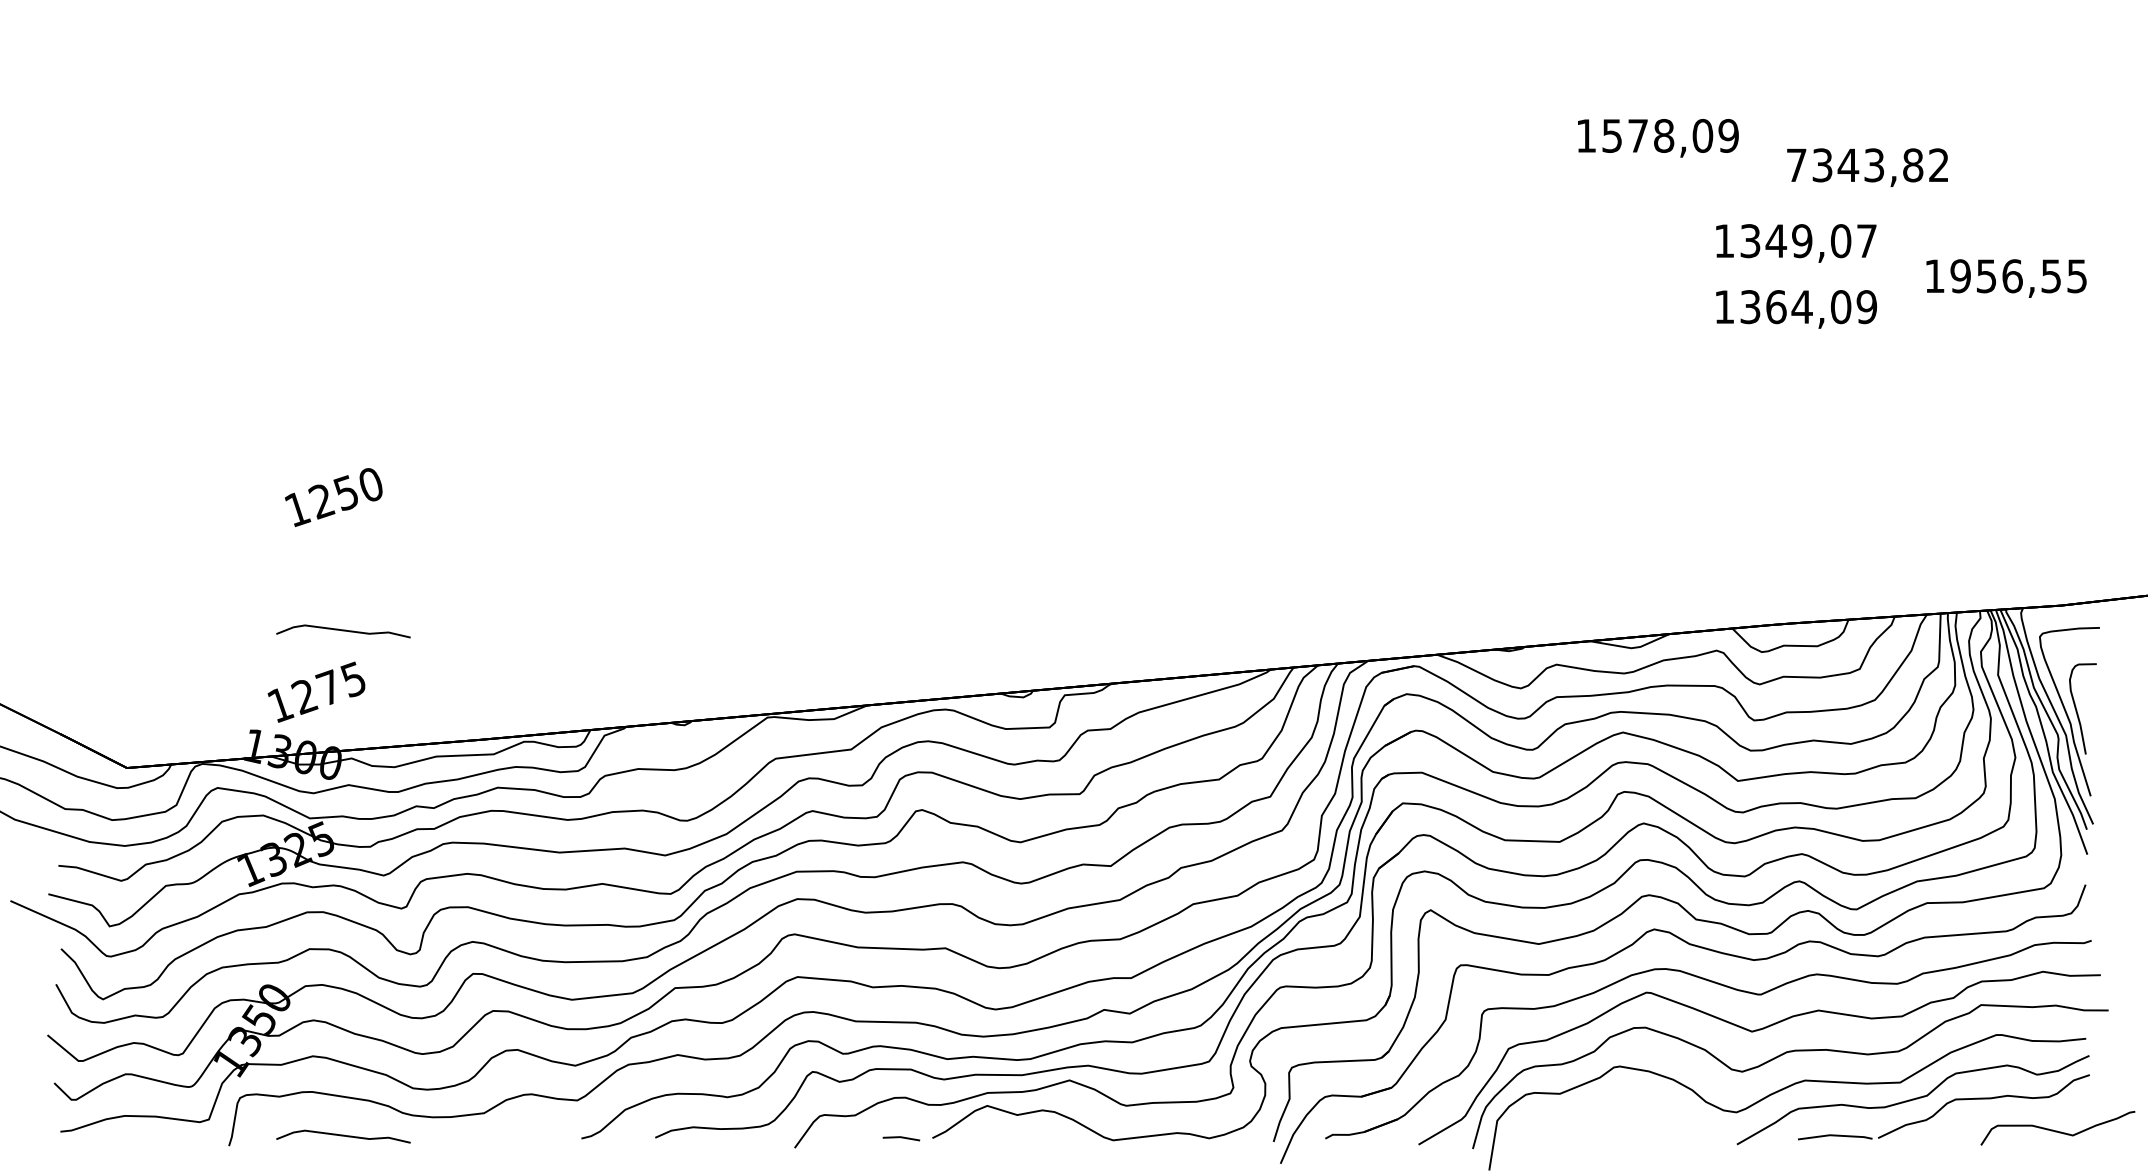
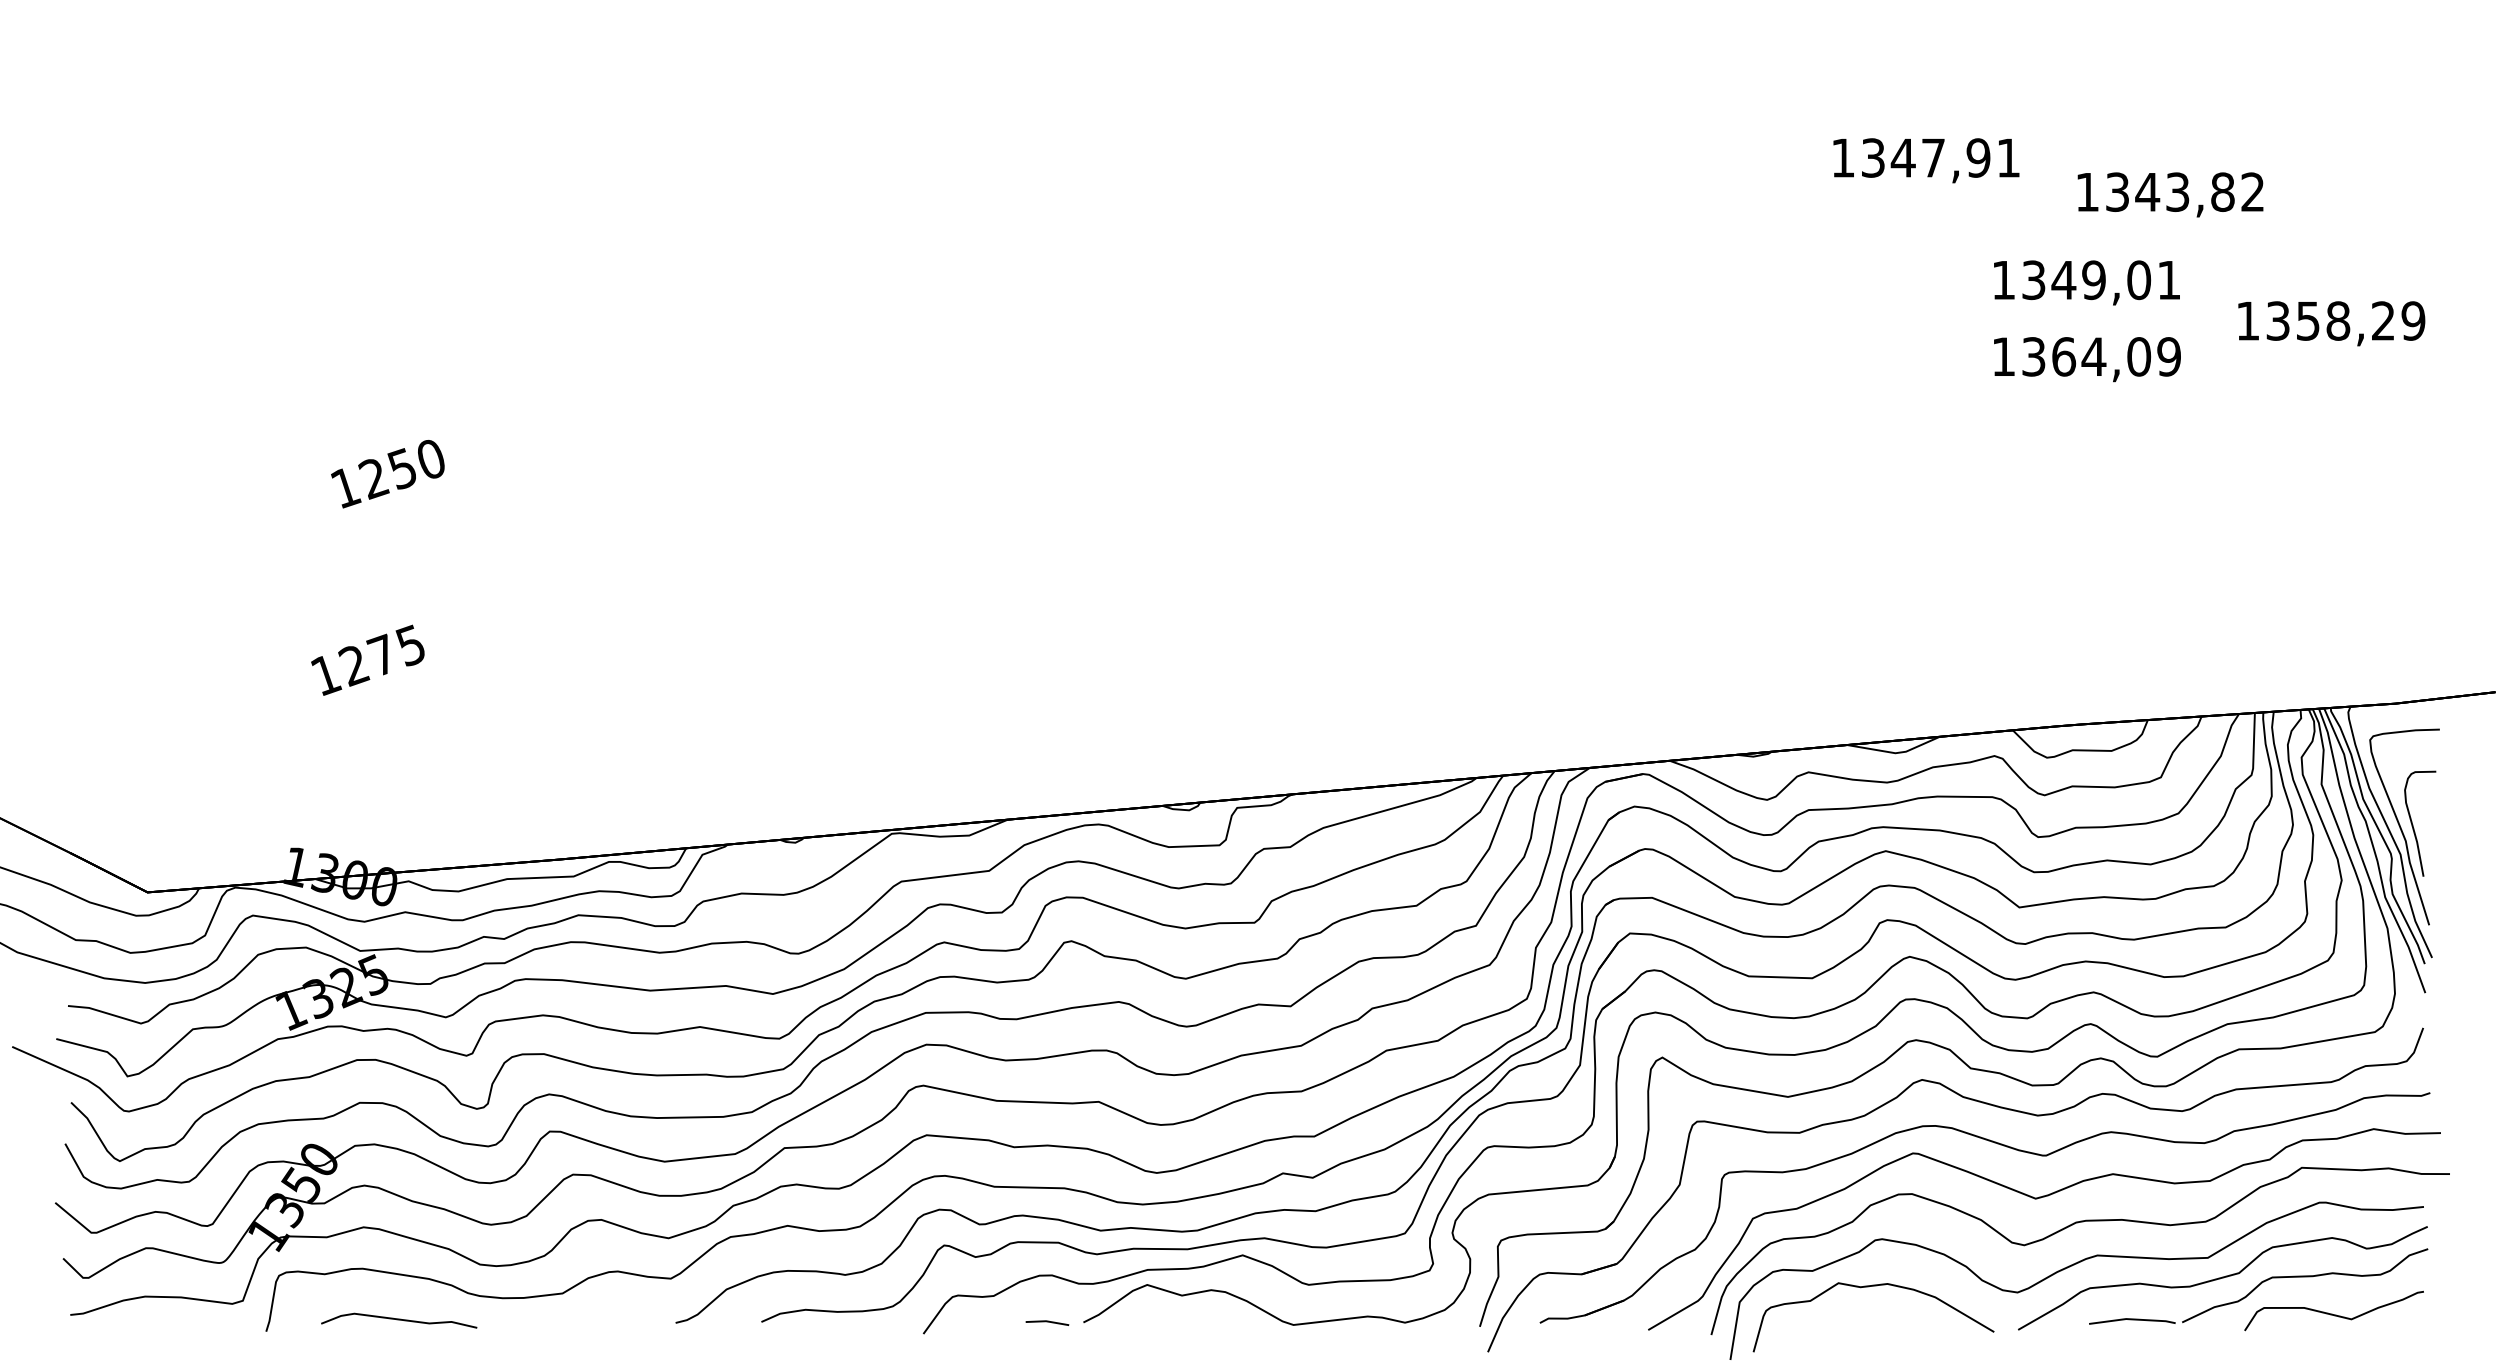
text: (1670, 135) -> (1941, 157), 1578,09 -> 1347,91
text: (1796, 165) -> (2087, 192), 7343,82 -> 1343,82
text: (1867, 241) -> (2169, 280), 1349,07 -> 1349,01
text: (2018, 275) -> (2345, 320), 1956,55 -> 1358,29
text: (333, 497) -> (387, 474), moved
curve: (343, 631) -> (399, 733), removed
text: (316, 691) -> (367, 659), moved
curve: (1608, 1108) -> (1868, 1287), added
curve: (2056, 1130) -> (2332, 1313), moved

